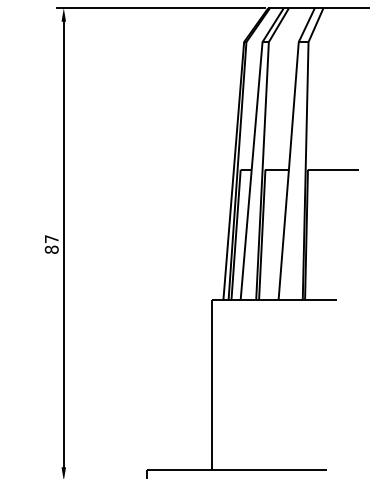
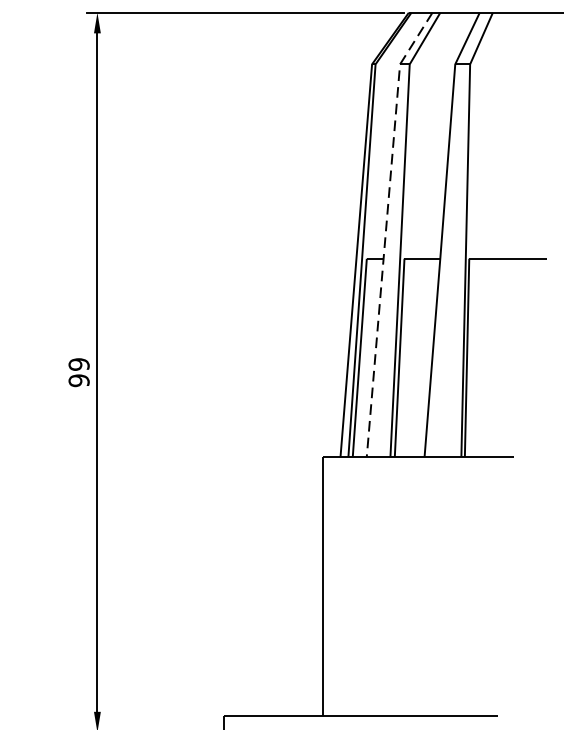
line: (253, 150) -> (386, 229), solid -> dashed
text: (51, 244) -> (78, 372), 87 -> 99

